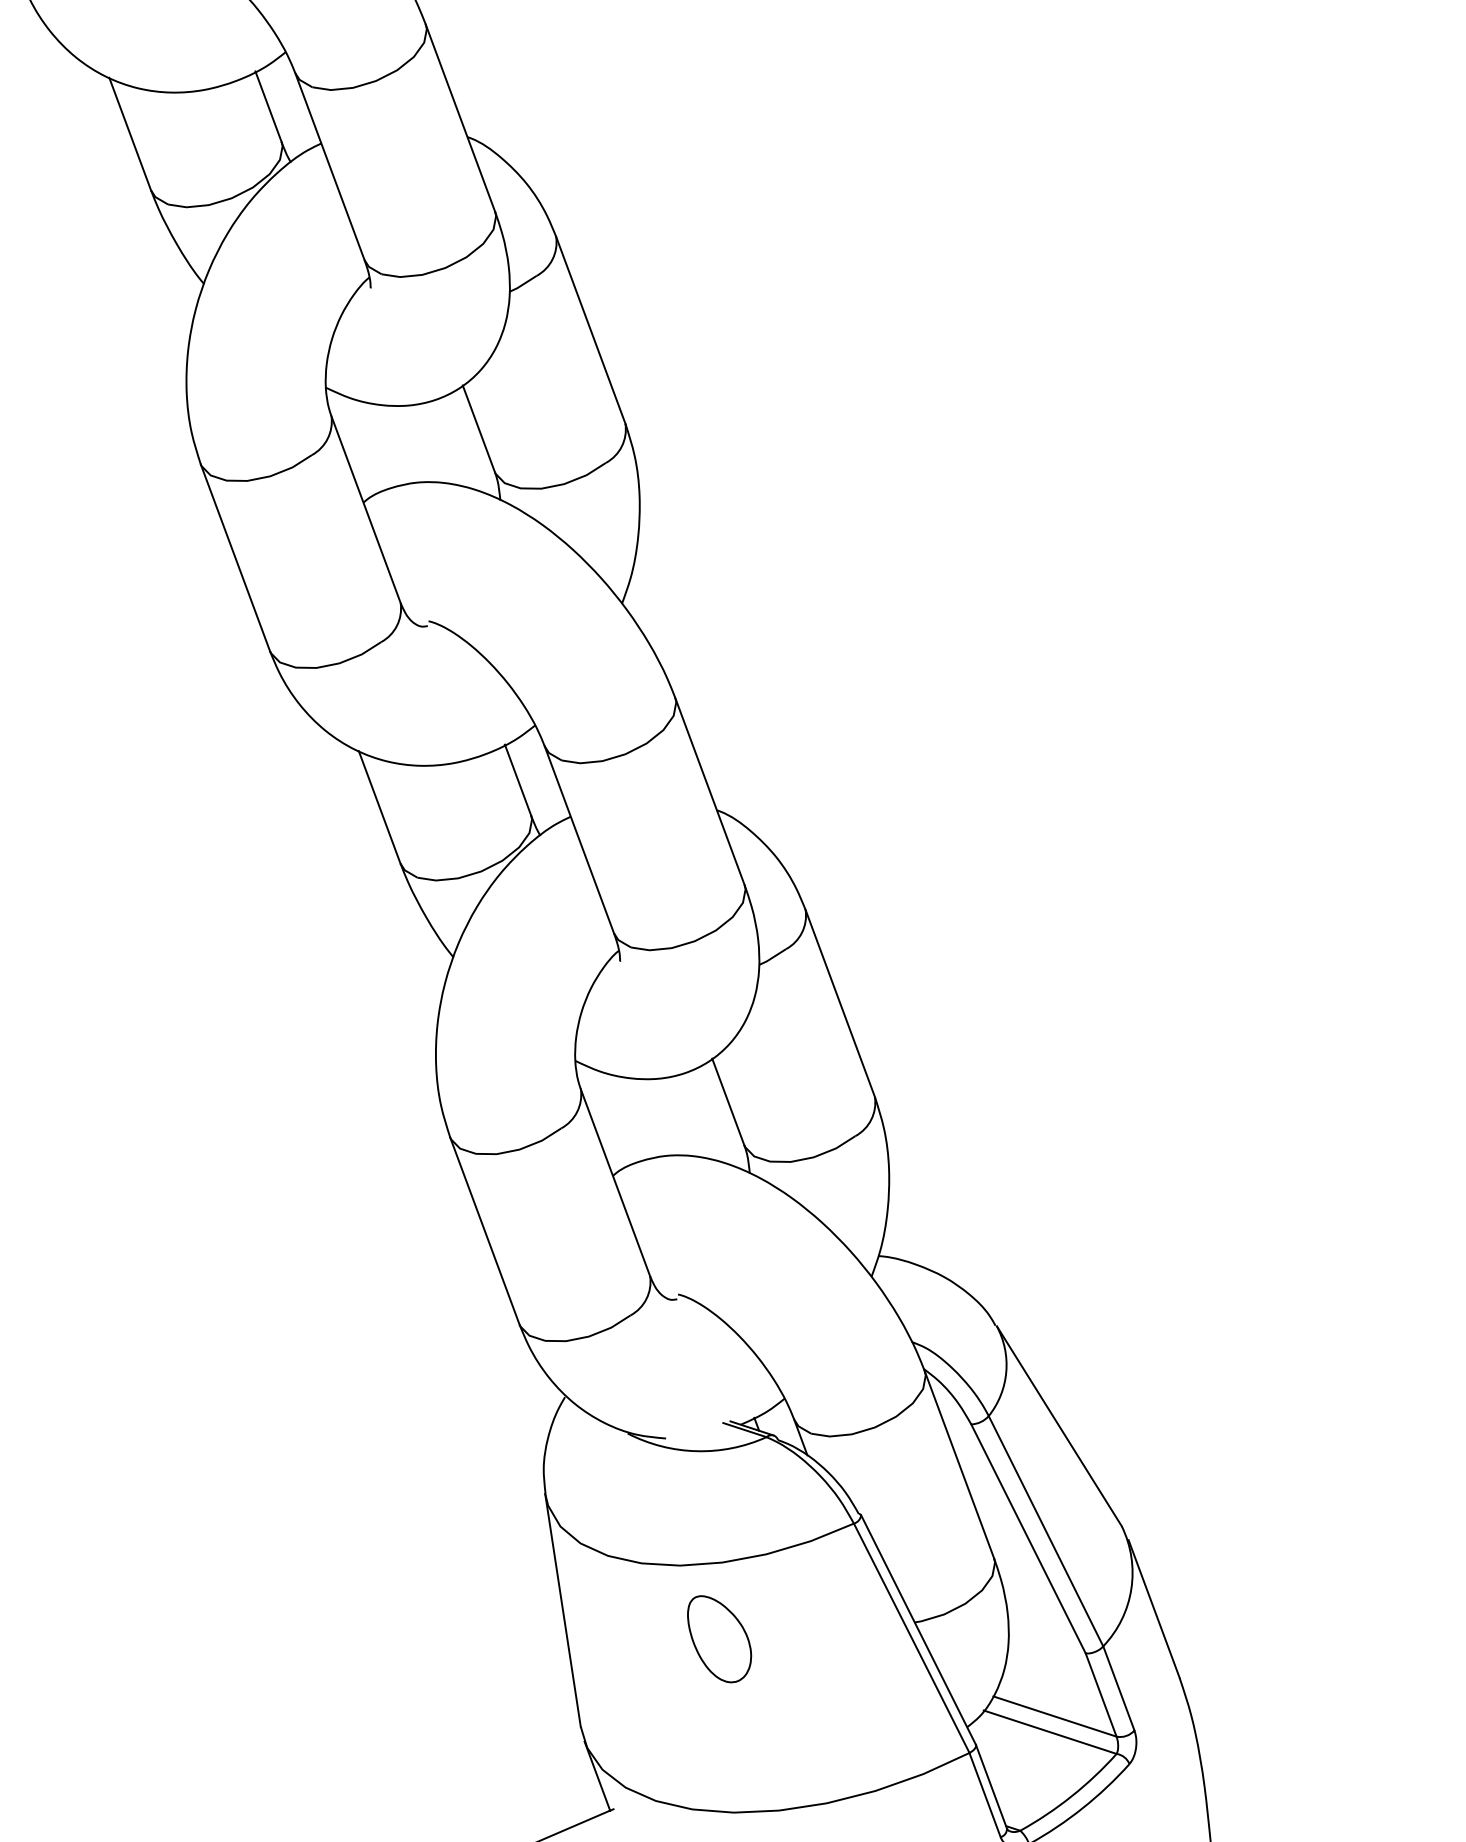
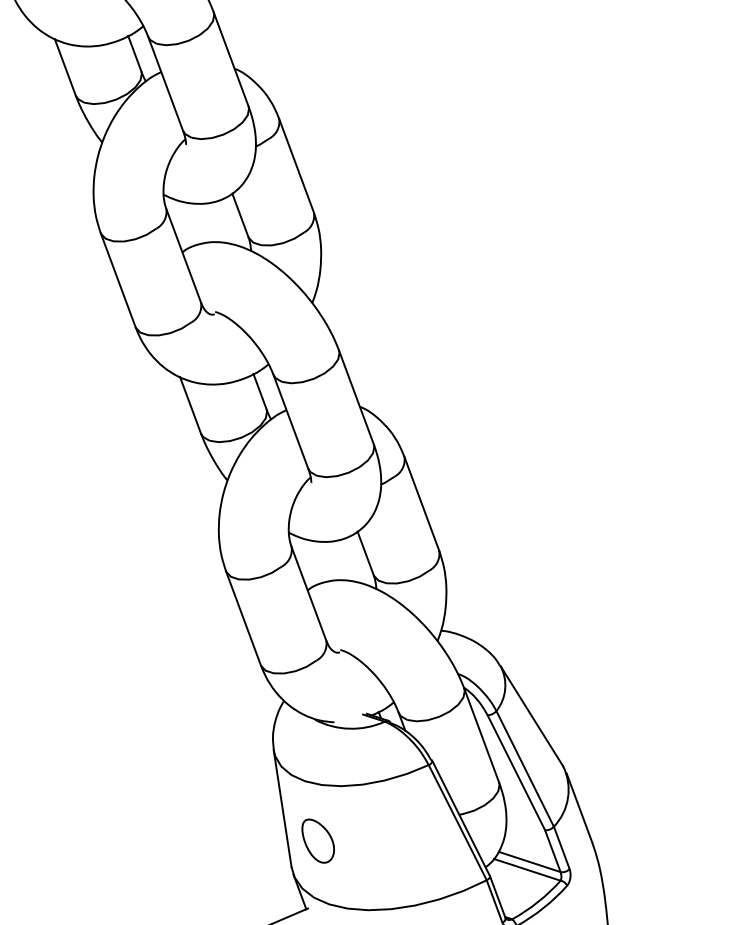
part: (718, 1637) -> (317, 840), moved

